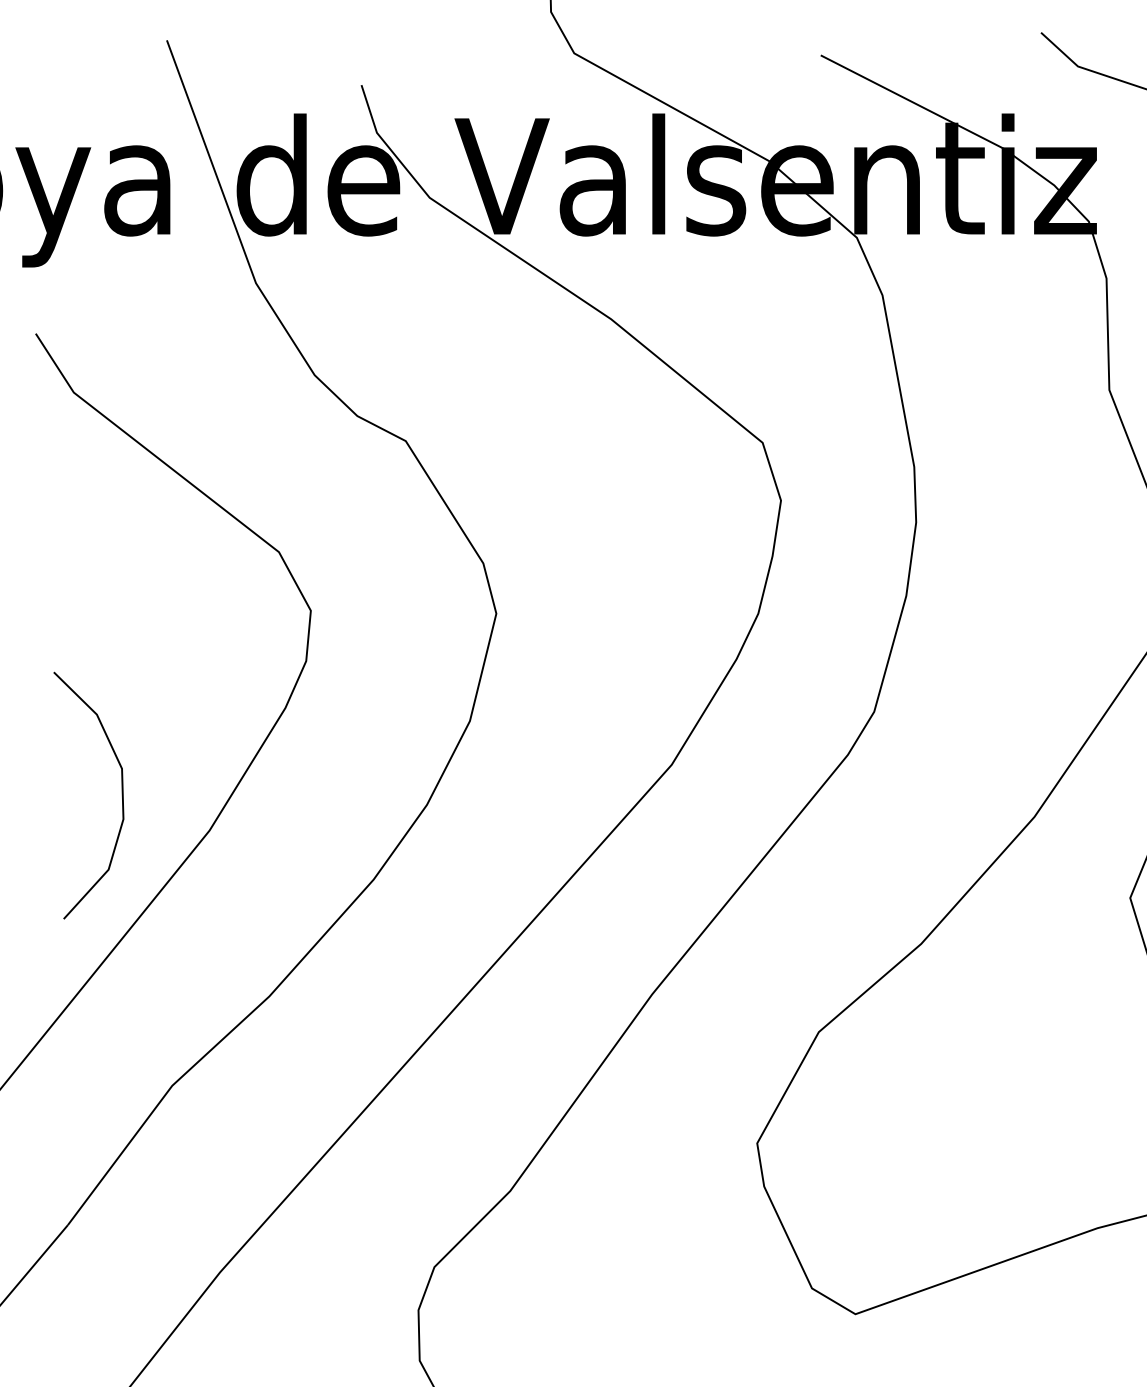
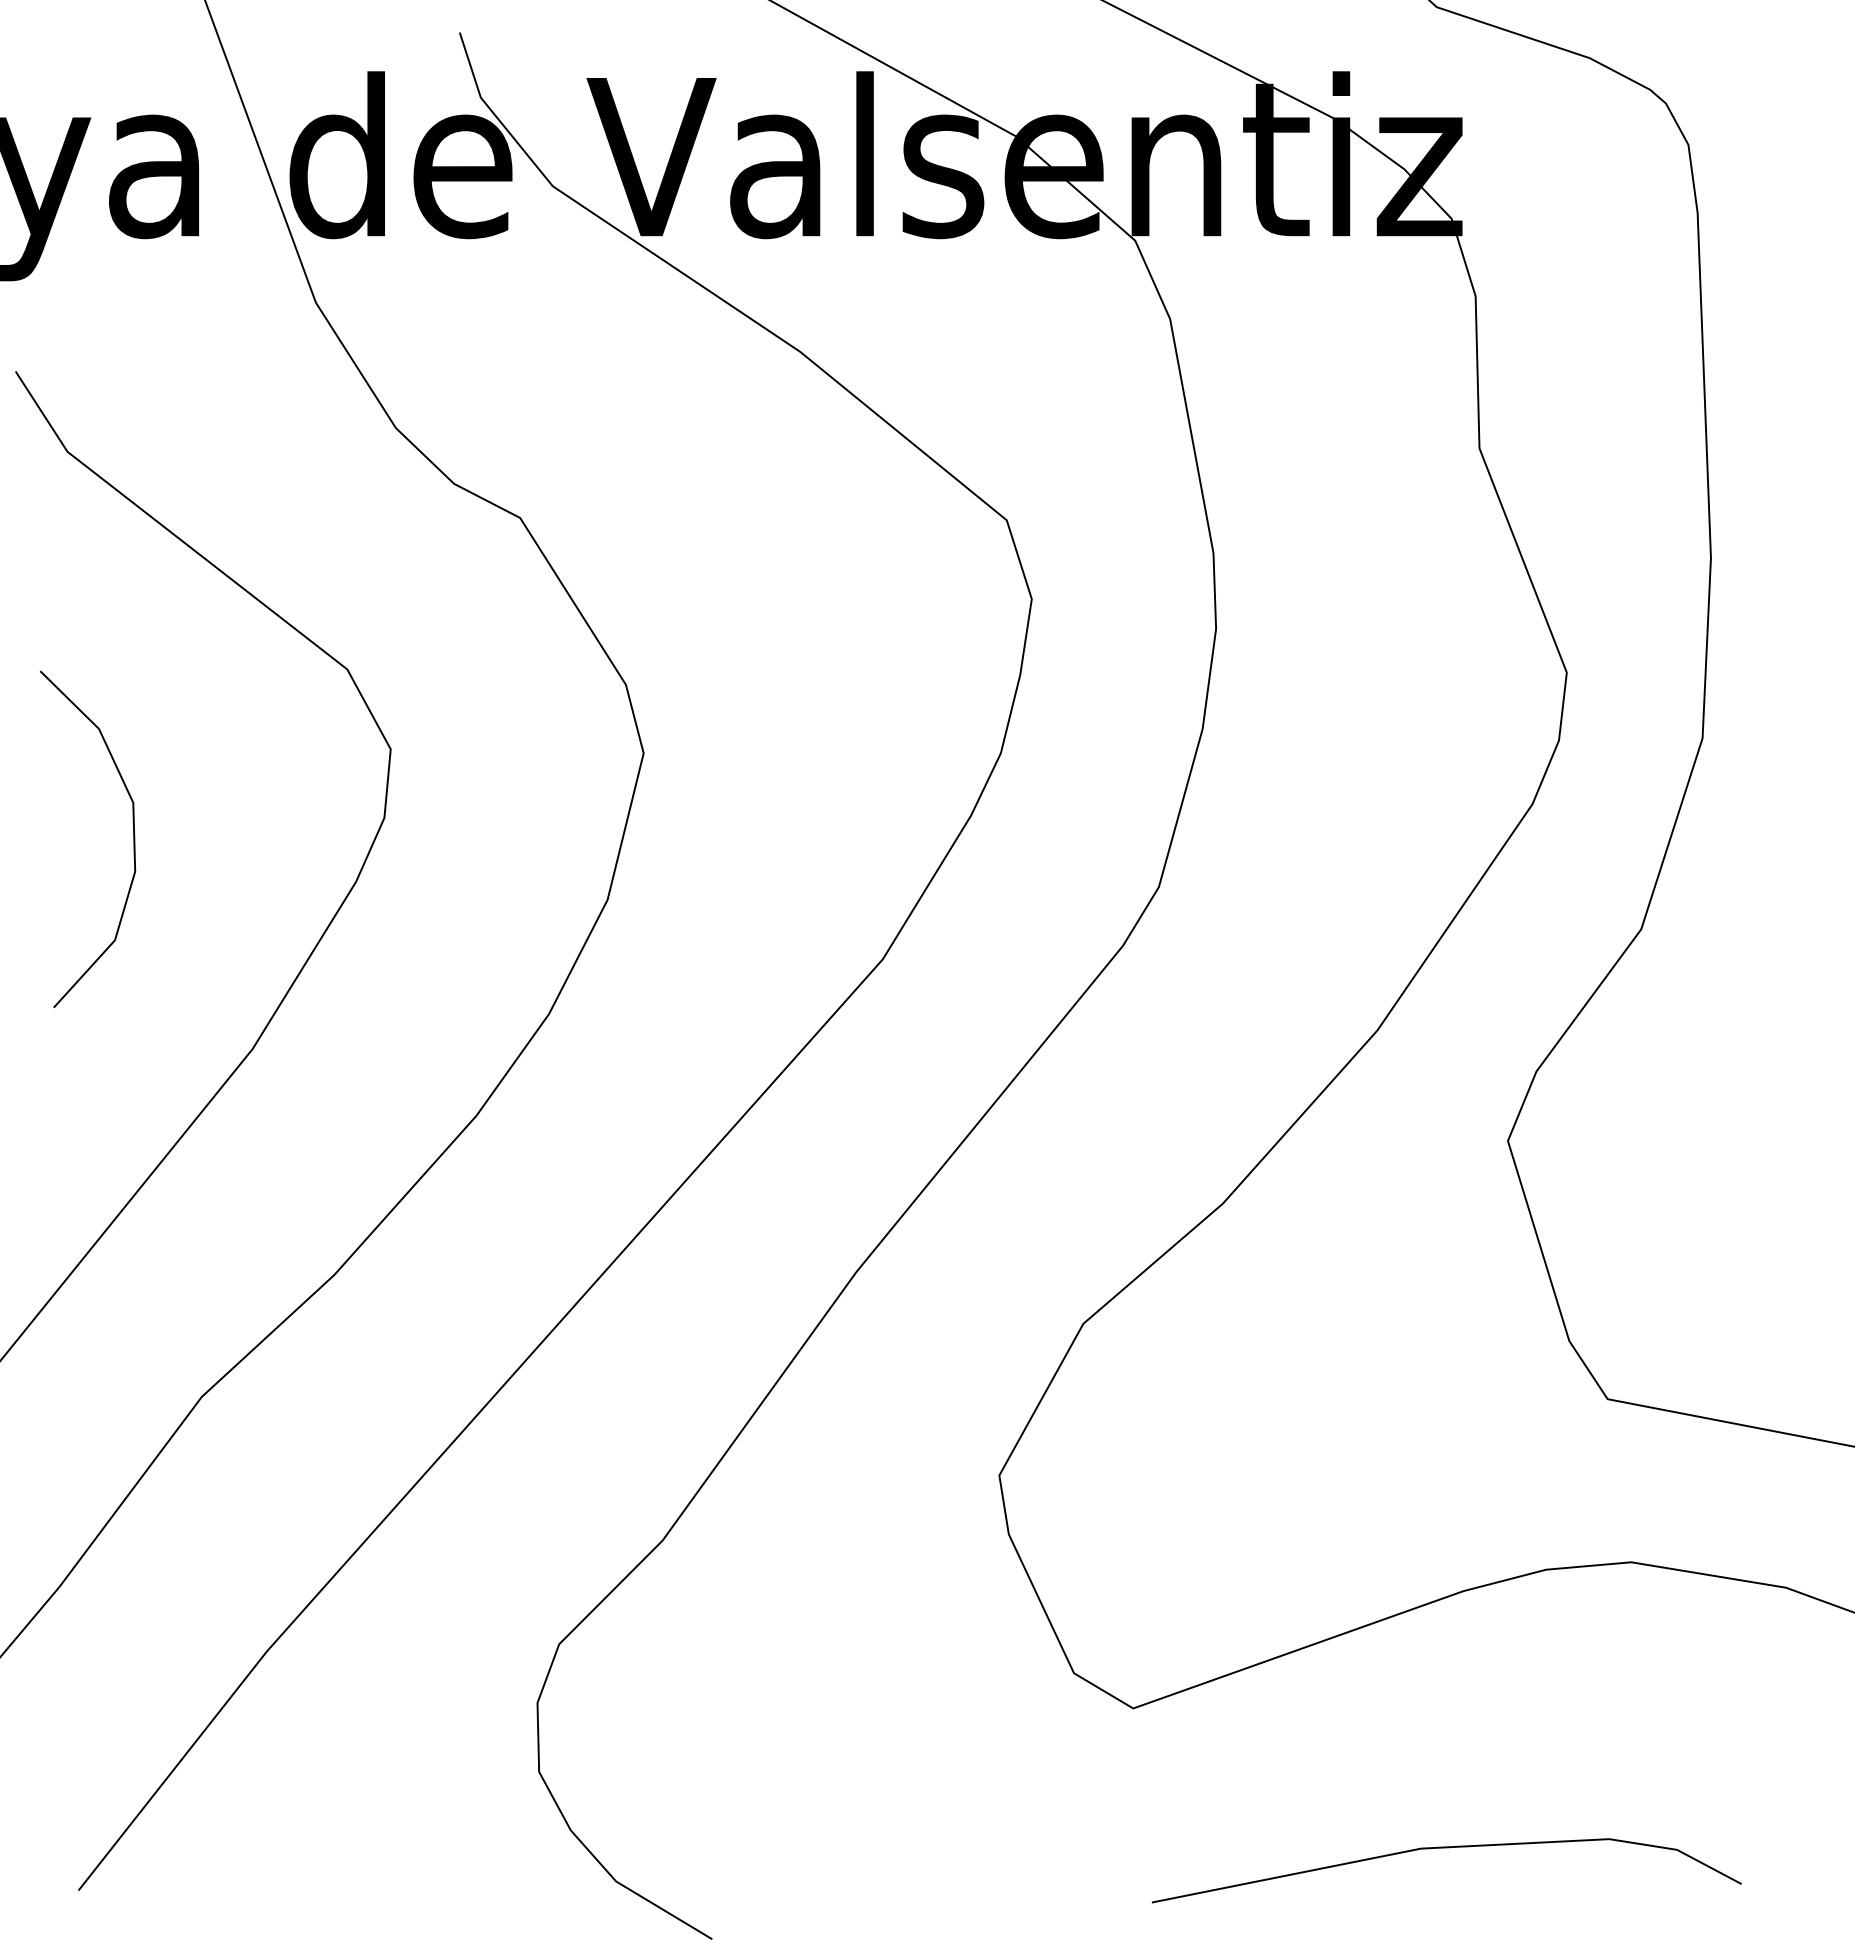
curve: (122, 795) -> (133, 839), moved

